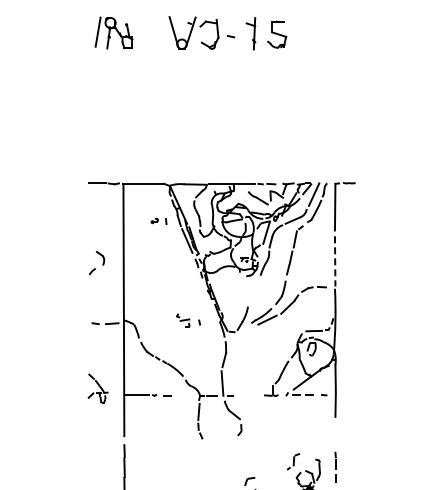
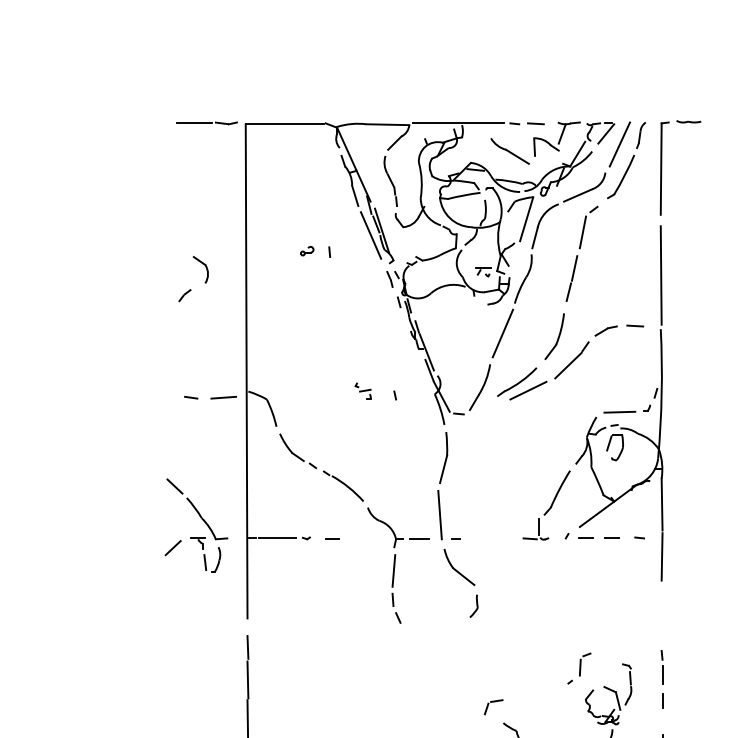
part: (158, 220) -> (314, 250), moved
line: (335, 261) -> (661, 275), dashed -> solid
line: (254, 290) -> (502, 332), added
part: (183, 319) -> (363, 389), size x0.62
part: (97, 388) -> (194, 524), size x1.67

